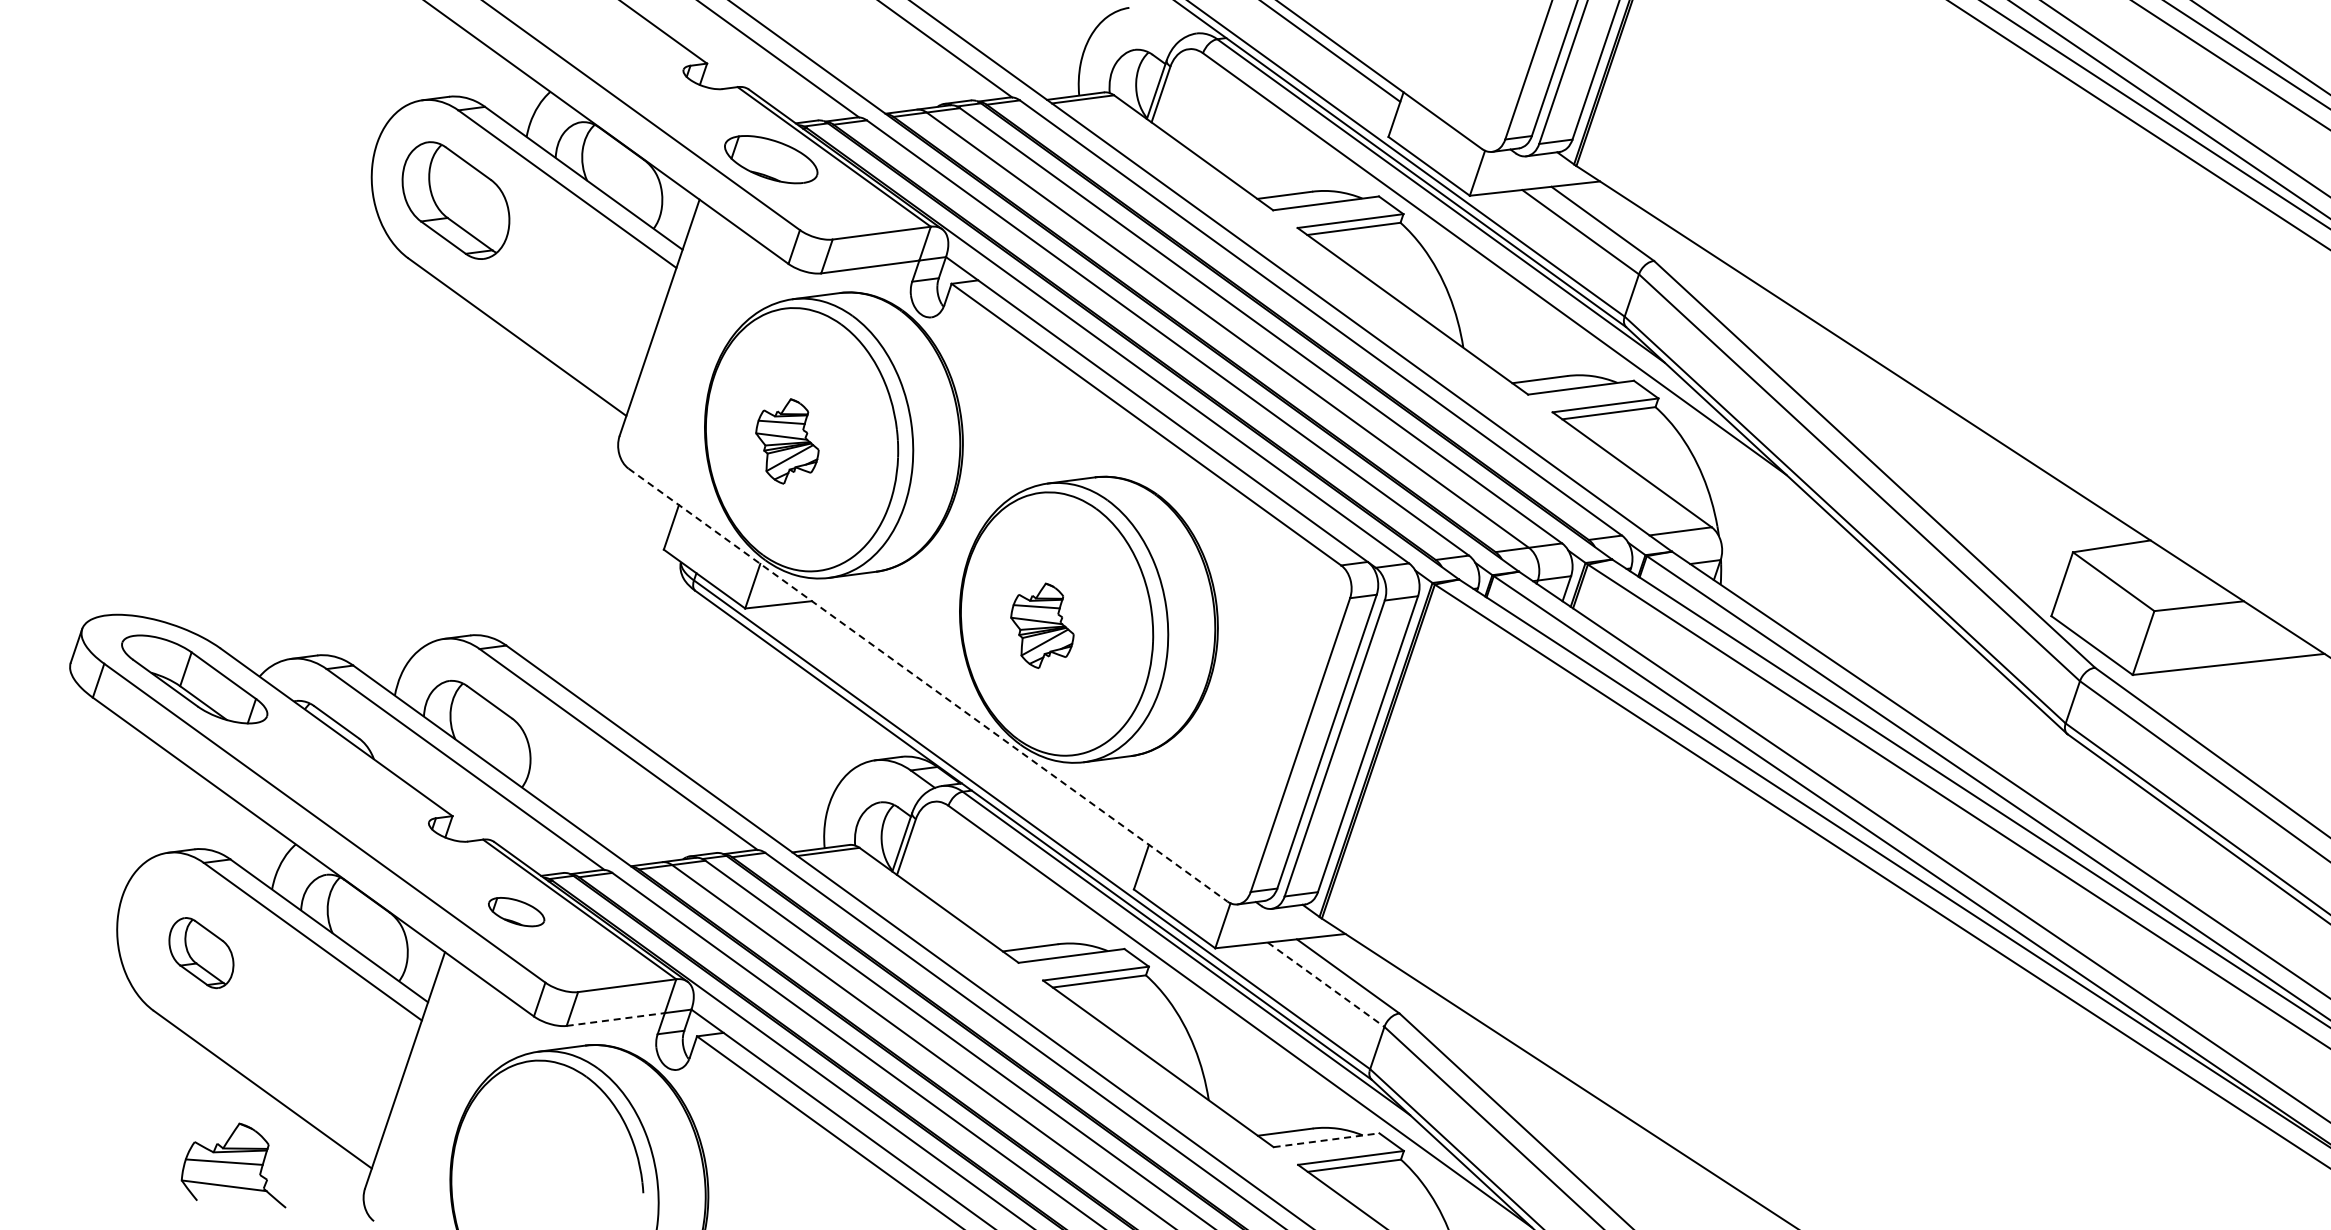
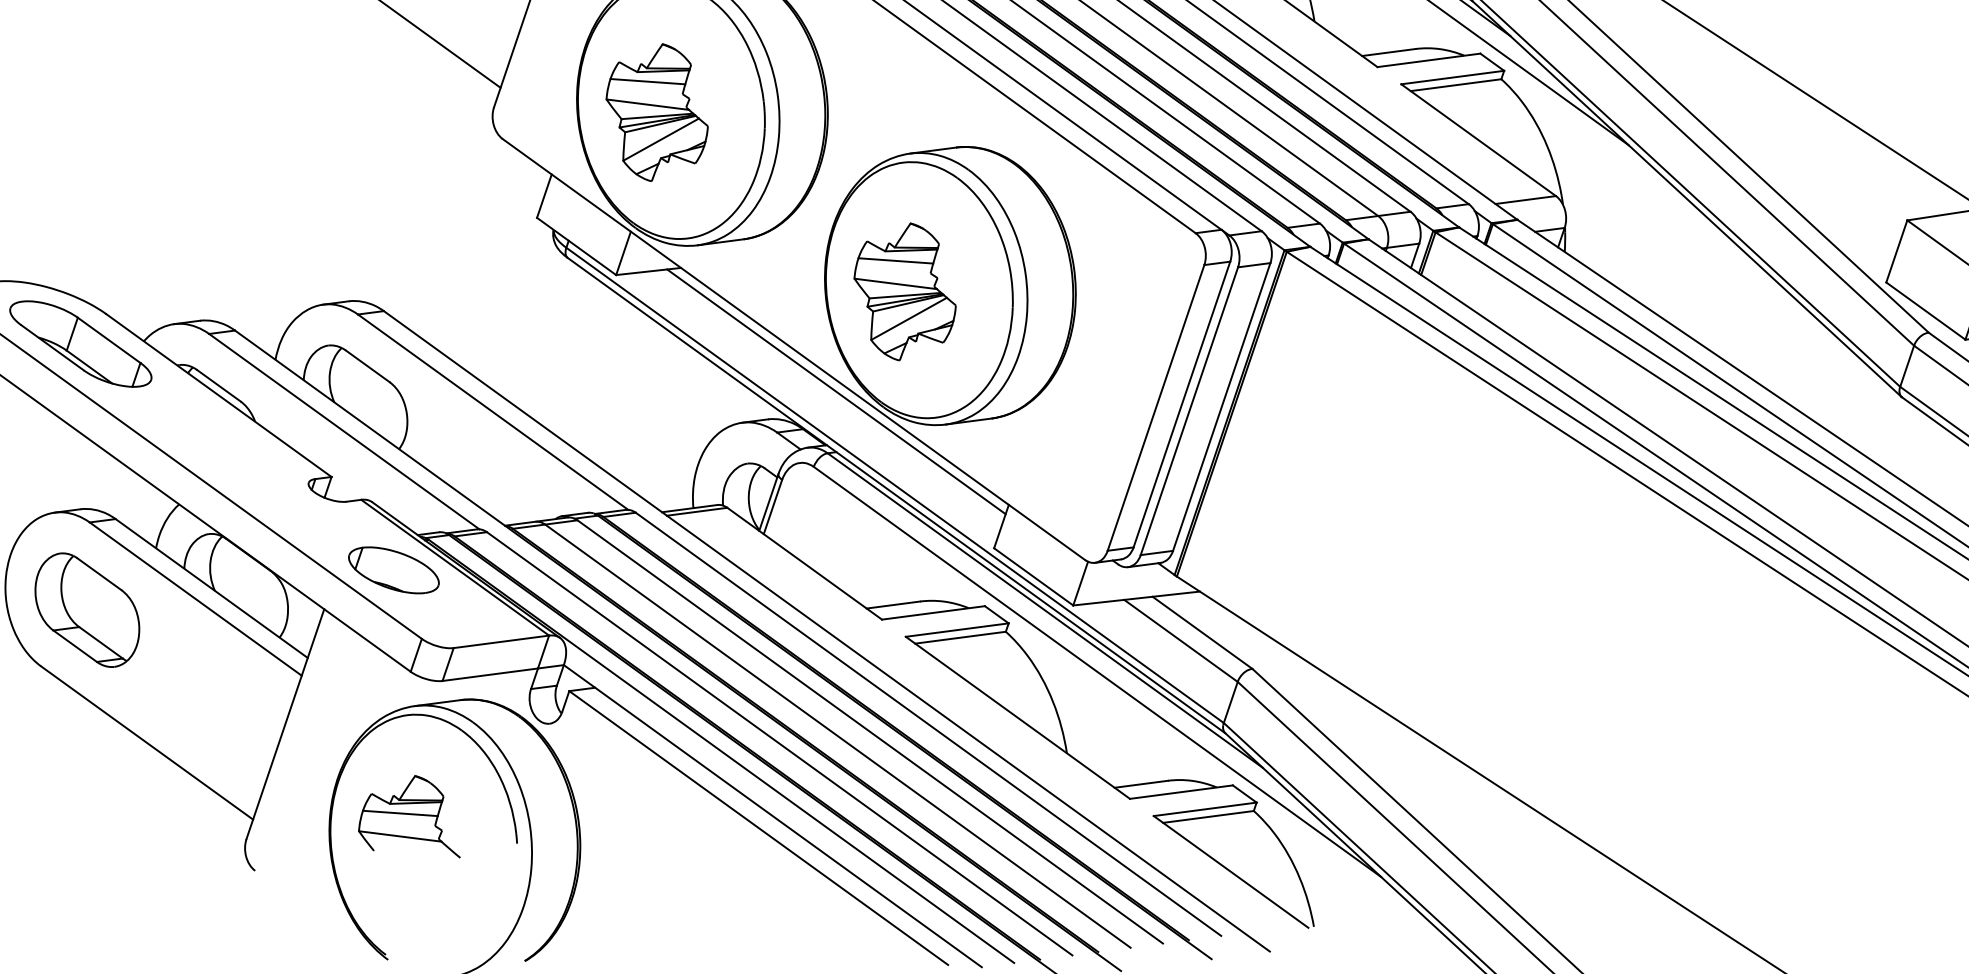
part: (787, 441) -> (657, 112), size x1.67
part: (1042, 625) -> (905, 291), size x1.67
line: (928, 685) -> (794, 349), dashed -> solid
line: (971, 728) -> (836, 391), added
part: (516, 911) -> (393, 569), size x1.67
part: (201, 952) -> (87, 609), size x1.67
line: (1326, 985) -> (1181, 641), dashed -> solid
line: (616, 1019) -> (490, 674), dashed -> solid
line: (1327, 1140) -> (1182, 792), dashed -> solid
part: (233, 1165) -> (409, 816), moved

